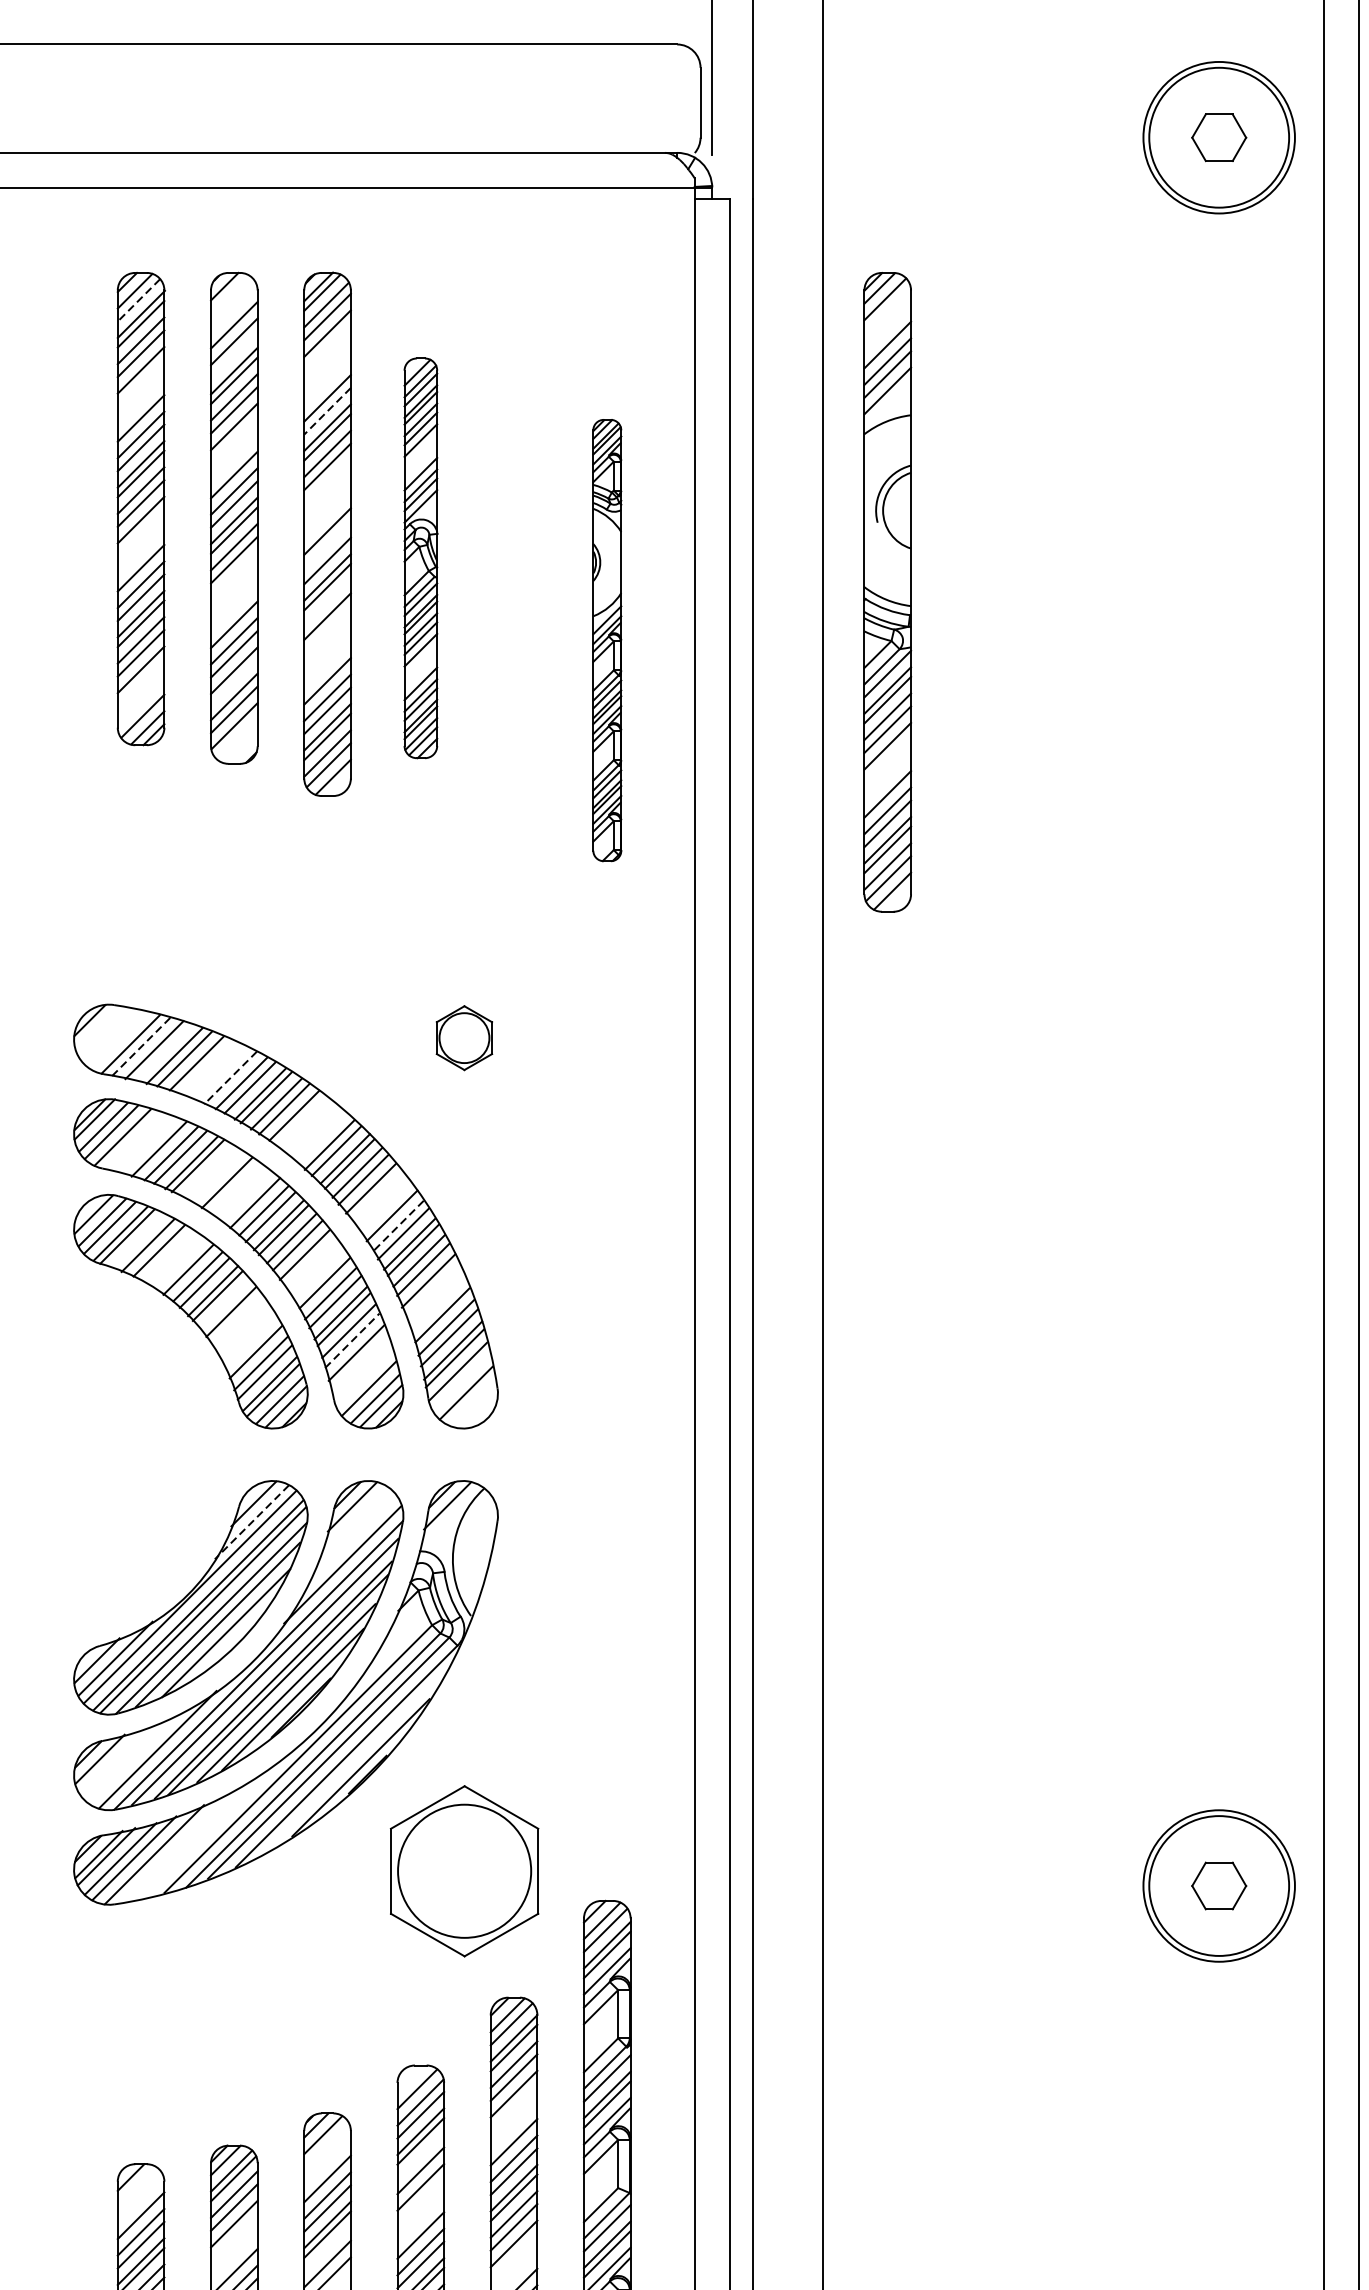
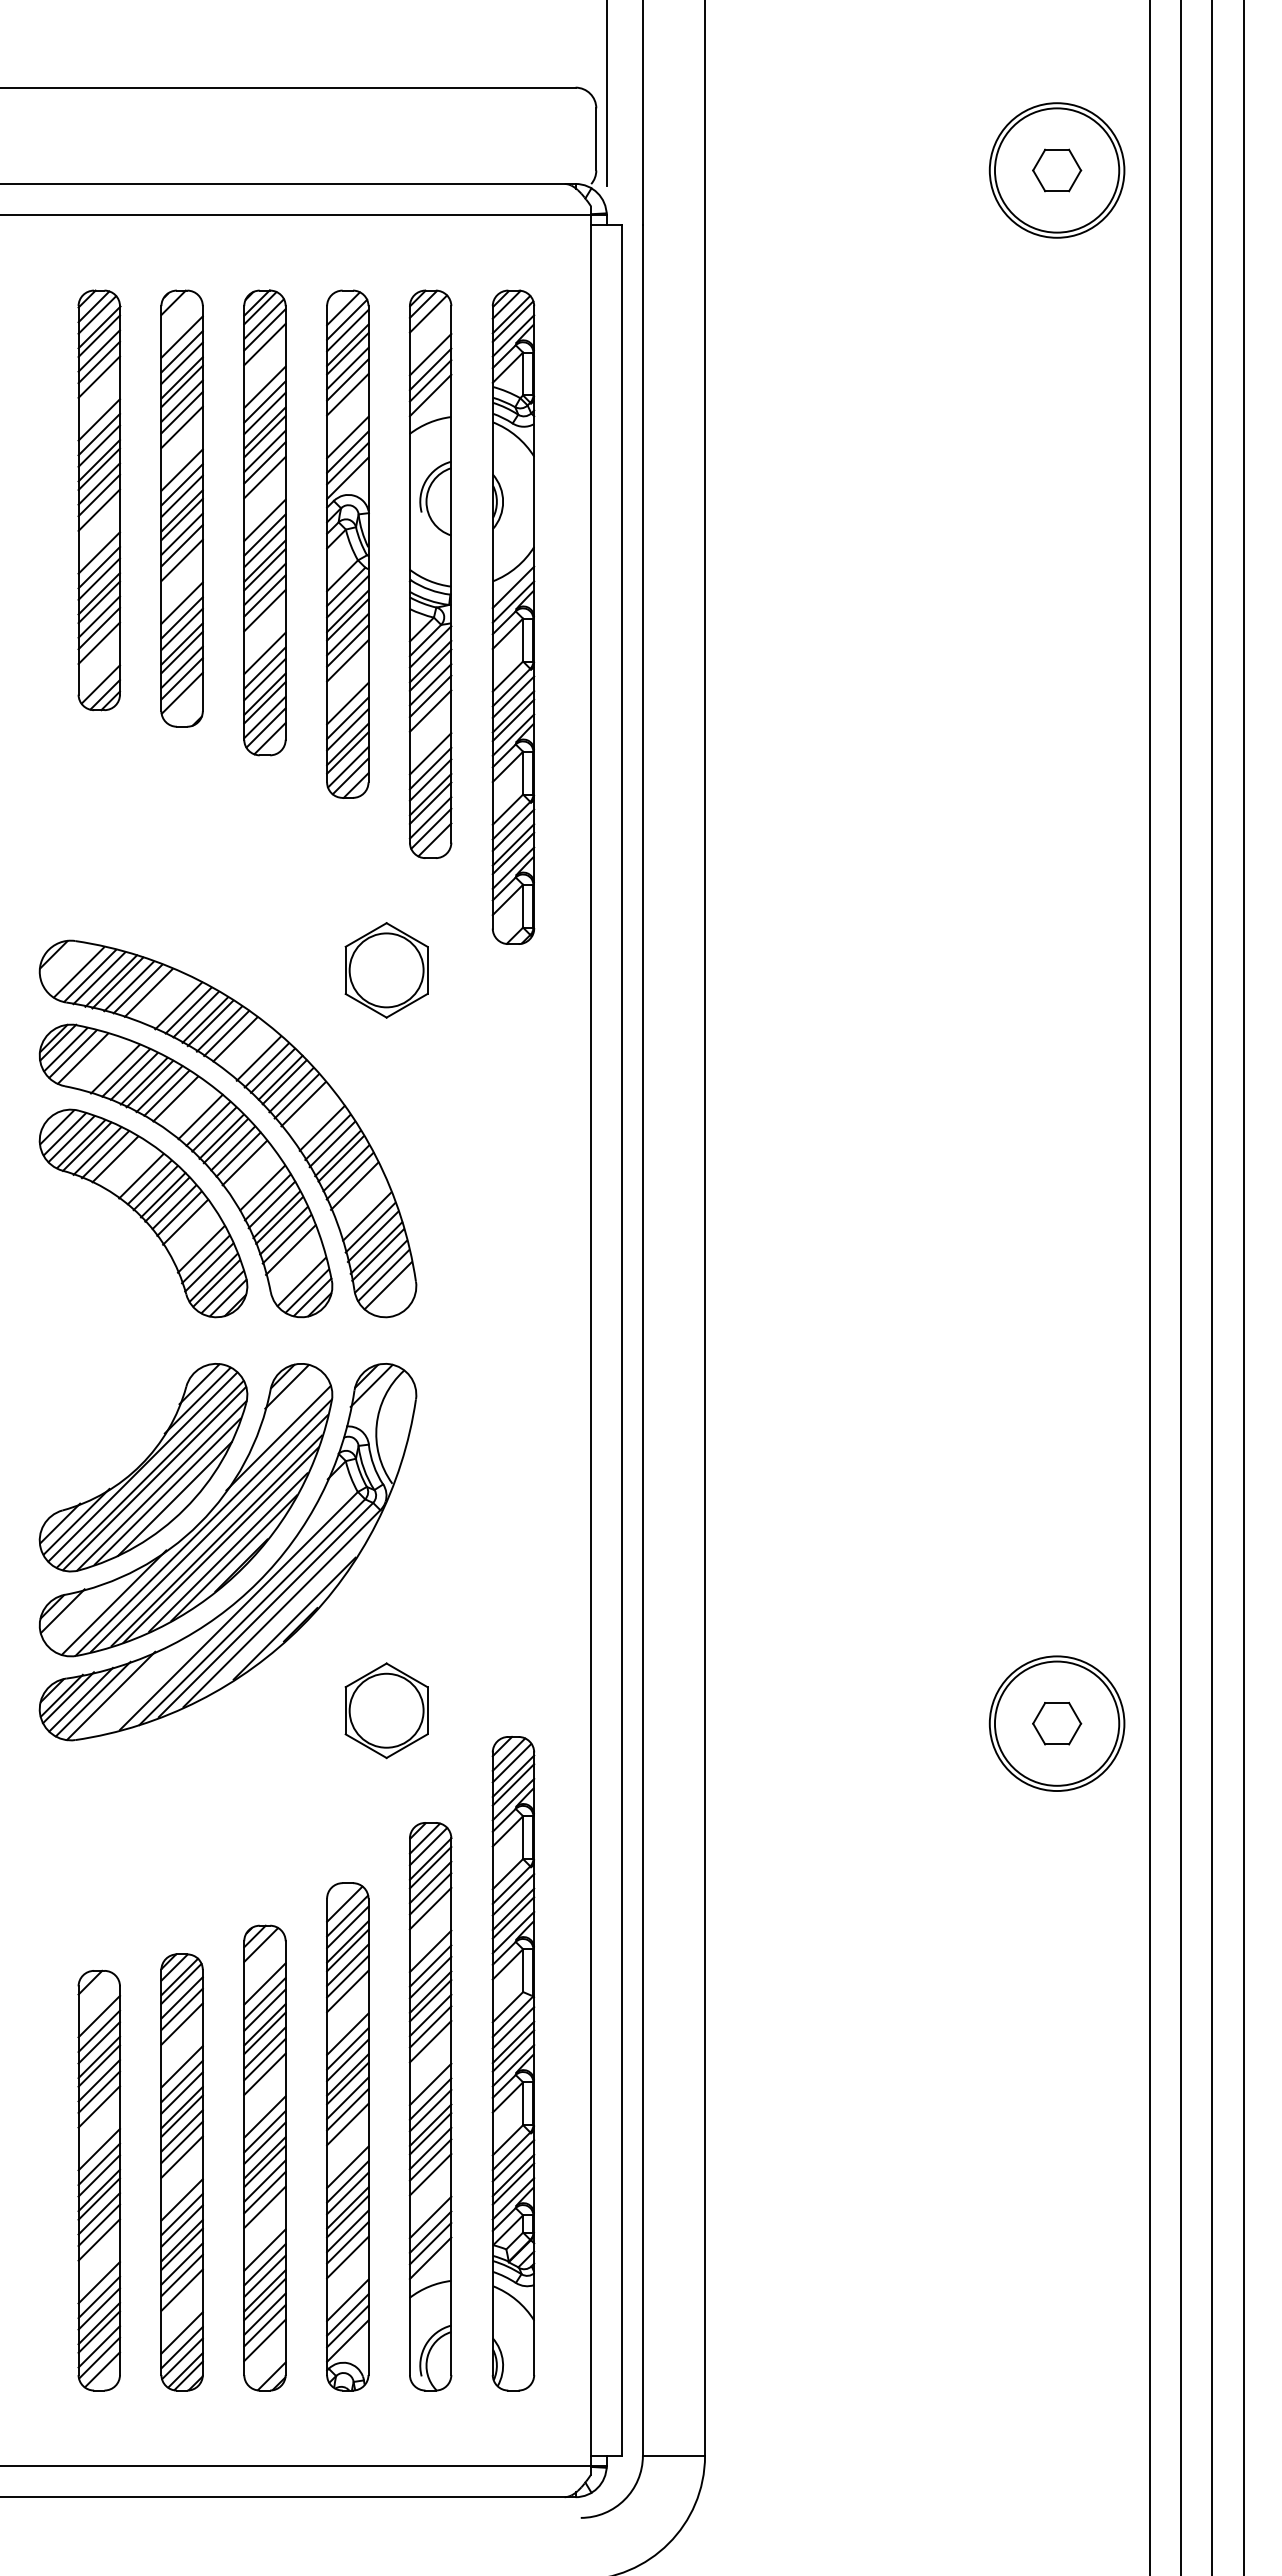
line: (139, 300) -> (97, 315), dashed -> solid
line: (233, 354) -> (181, 363), added
line: (327, 381) -> (264, 387), added
line: (327, 411) -> (264, 413), dashed -> solid
line: (327, 483) -> (264, 477), added
line: (327, 547) -> (264, 534), added
part: (420, 557) -> (347, 543), size x1.43
line: (233, 576) -> (181, 560), added
part: (887, 591) -> (430, 573), moved
line: (327, 603) -> (264, 584), added
line: (327, 632) -> (264, 610), added
part: (607, 639) -> (513, 616), size x1.67
line: (233, 680) -> (181, 652), added
part: (464, 1038) -> (386, 970), size x1.67
line: (117, 1040) -> (78, 972), added
line: (141, 1047) -> (99, 978), dashed -> solid
line: (161, 1051) -> (117, 982), added
line: (230, 1078) -> (178, 1006), dashed -> solid
line: (320, 1137) -> (258, 1058), added
line: (208, 1172) -> (159, 1089), added
line: (216, 1175) -> (166, 1092), added
line: (397, 1226) -> (327, 1137), dashed -> solid
line: (139, 1240) -> (97, 1150), added
line: (225, 1304) -> (174, 1207), added
line: (238, 1320) -> (185, 1221), added
line: (352, 1341) -> (287, 1239), dashed -> solid
line: (461, 1381) -> (383, 1275), added
line: (251, 1522) -> (197, 1400), dashed -> solid
part: (464, 1871) -> (386, 1710), size x0.62
line: (420, 2157) -> (347, 1964), added
line: (327, 2250) -> (264, 2047), added

